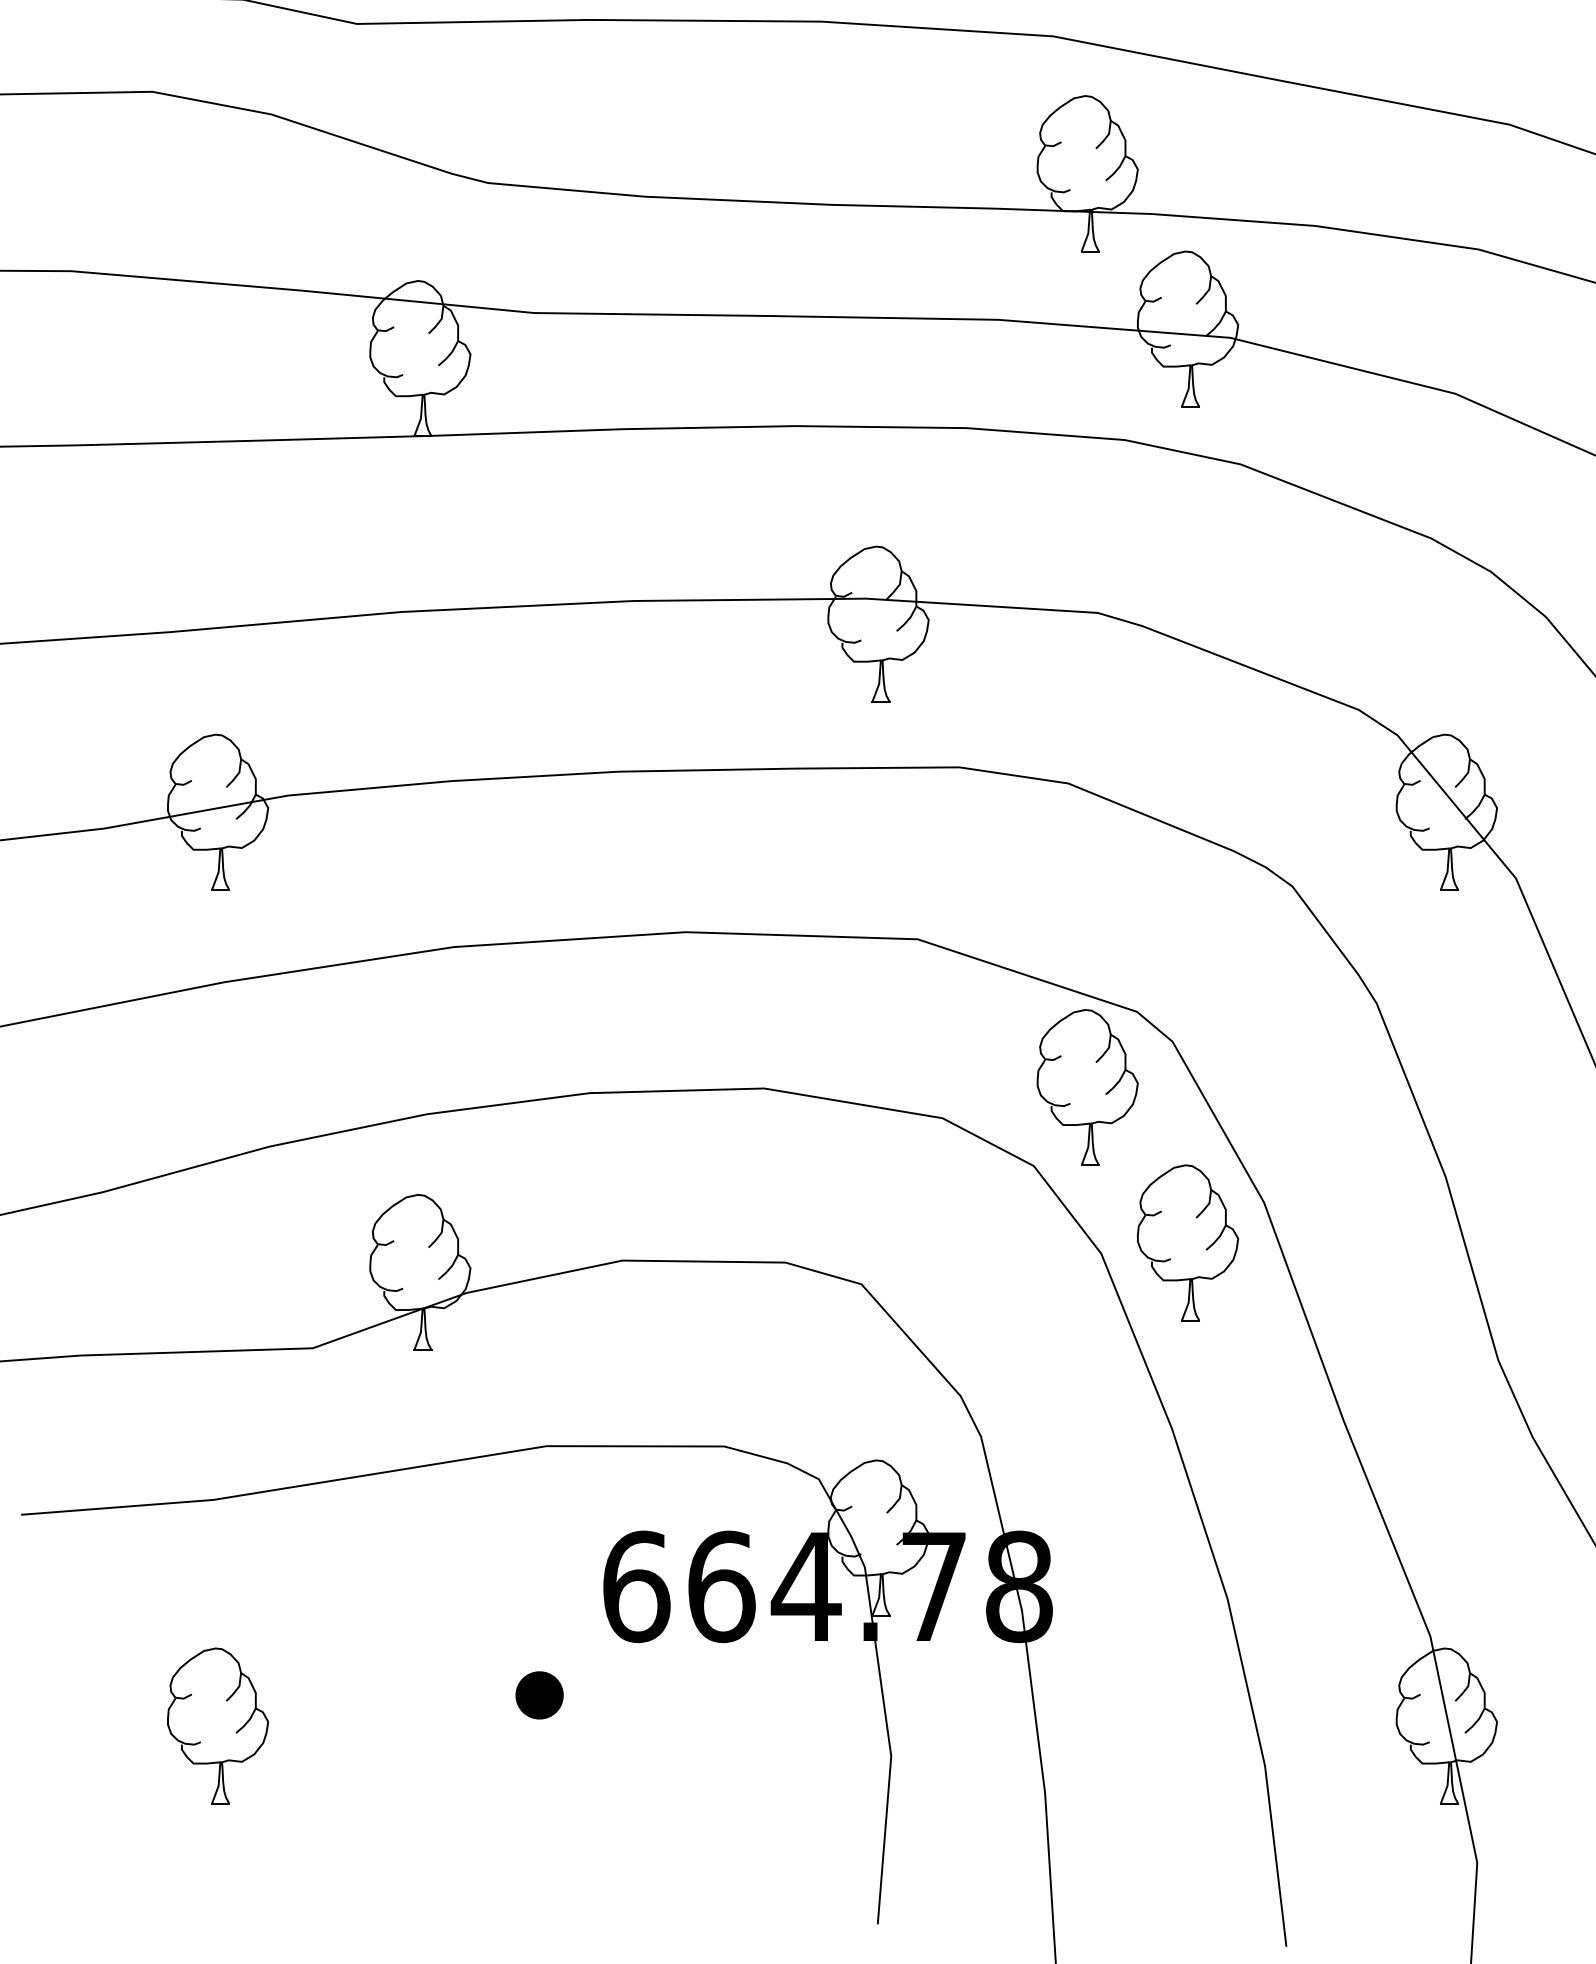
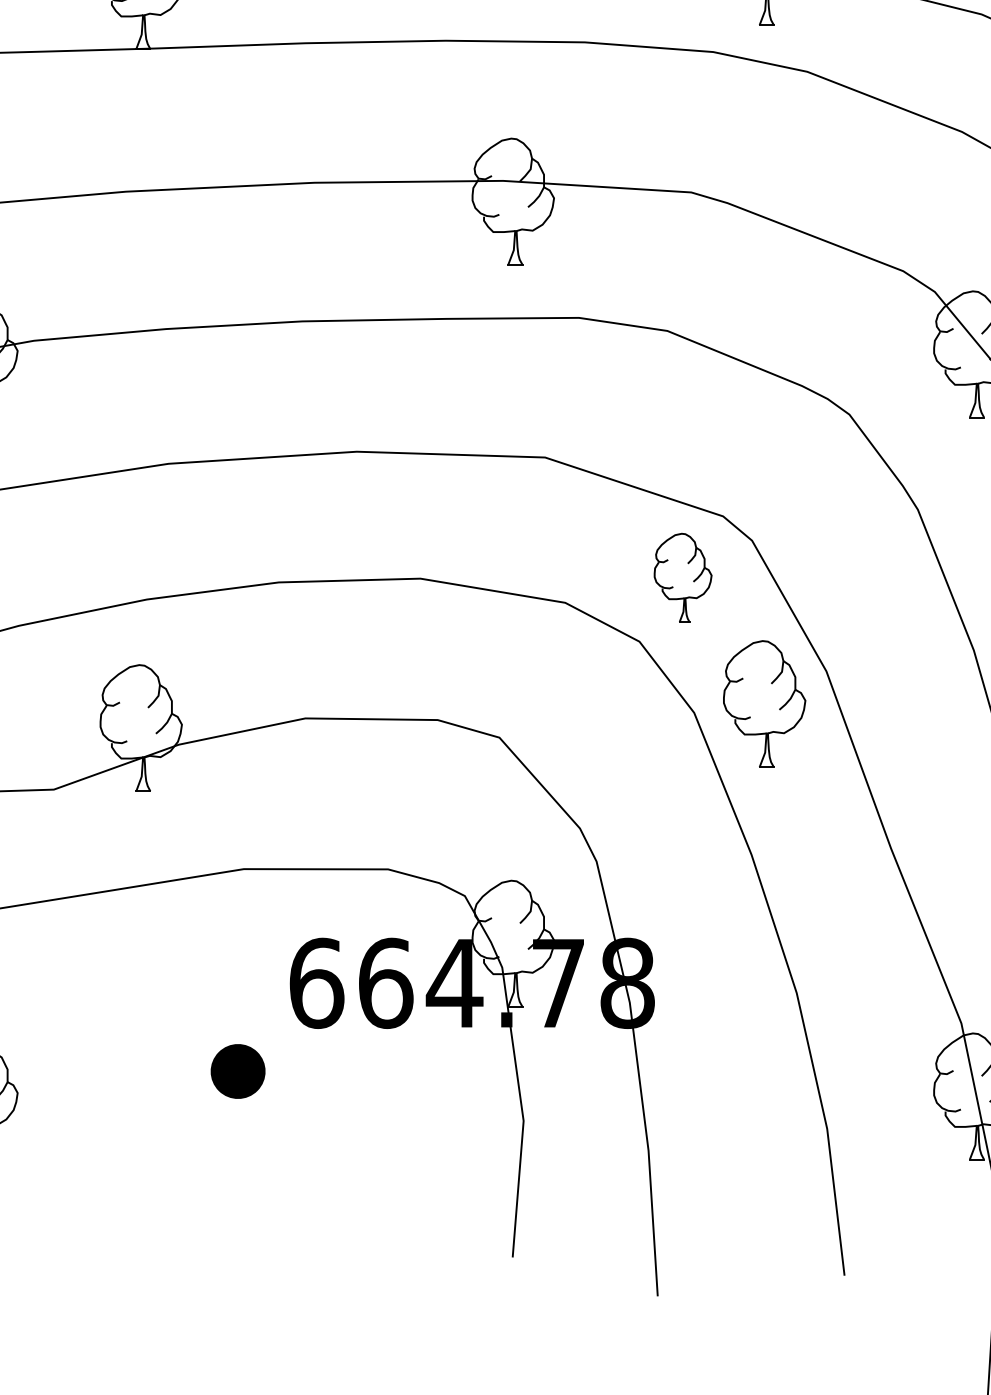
part: (1087, 1087) -> (683, 577), size x0.7
part: (539, 1695) -> (237, 1071), size x1.4

